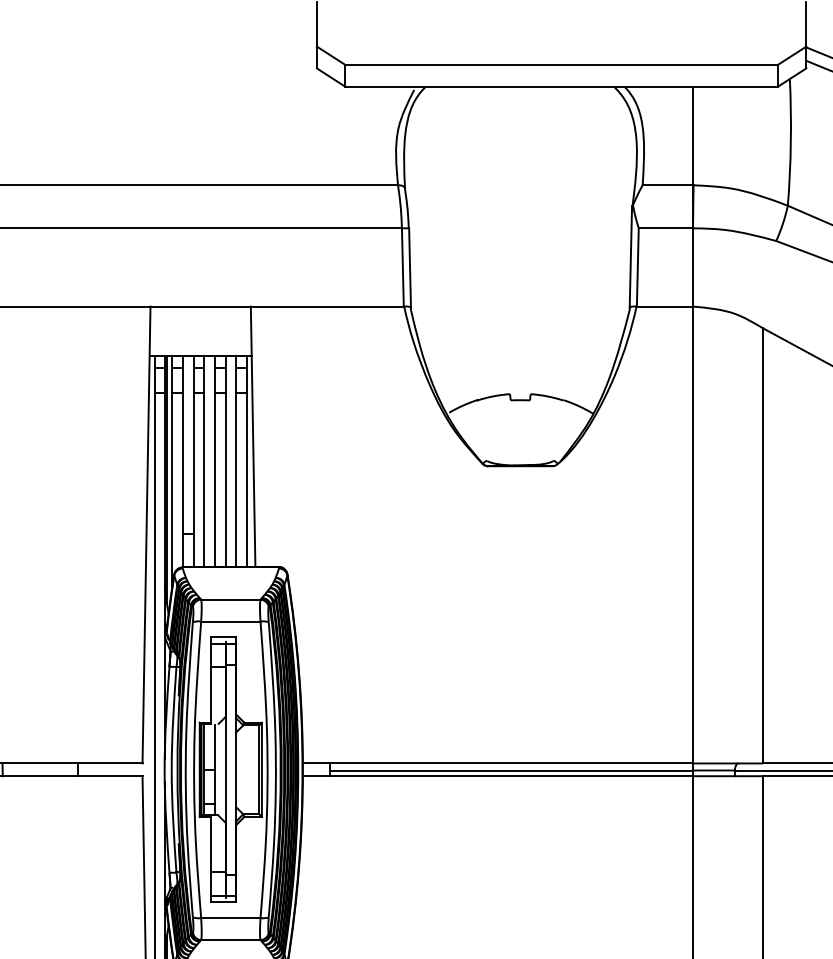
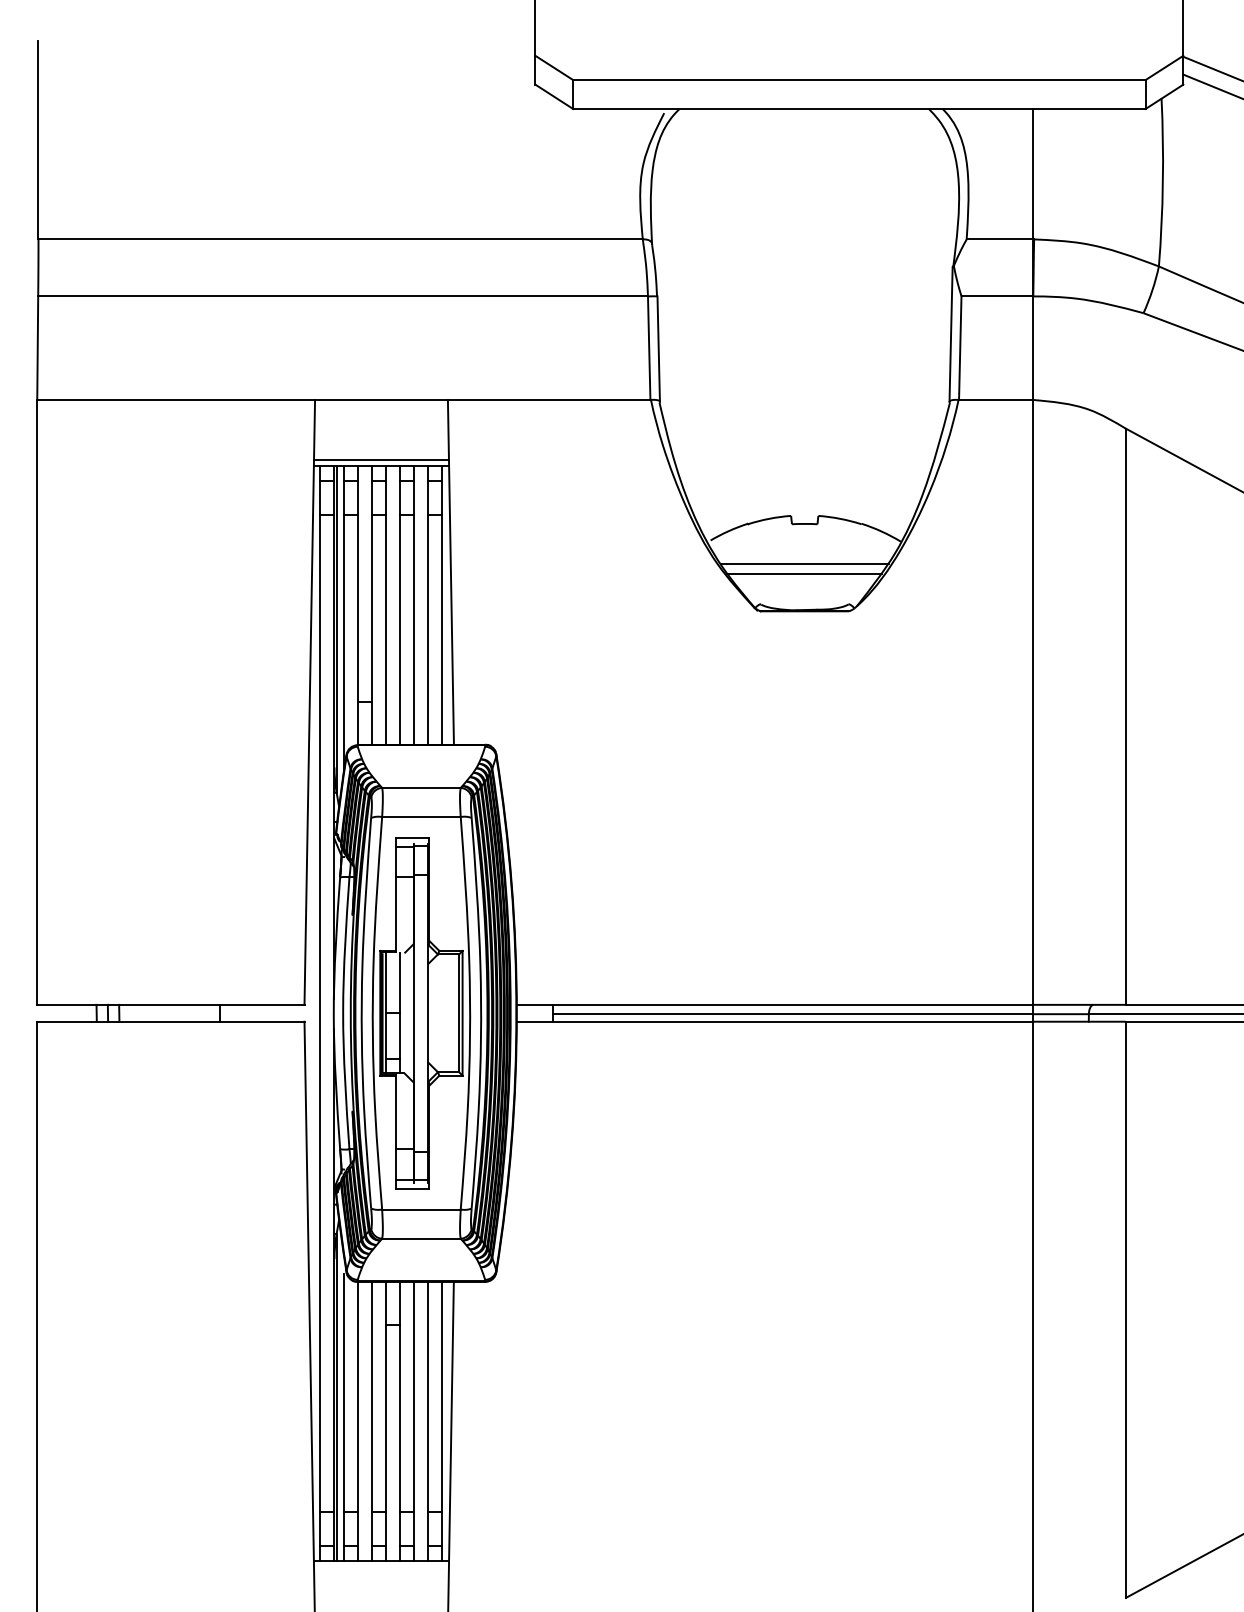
line: (200, 352) -> (381, 460), added
line: (520, 430) -> (804, 563), added
line: (519, 437) -> (803, 573), added

